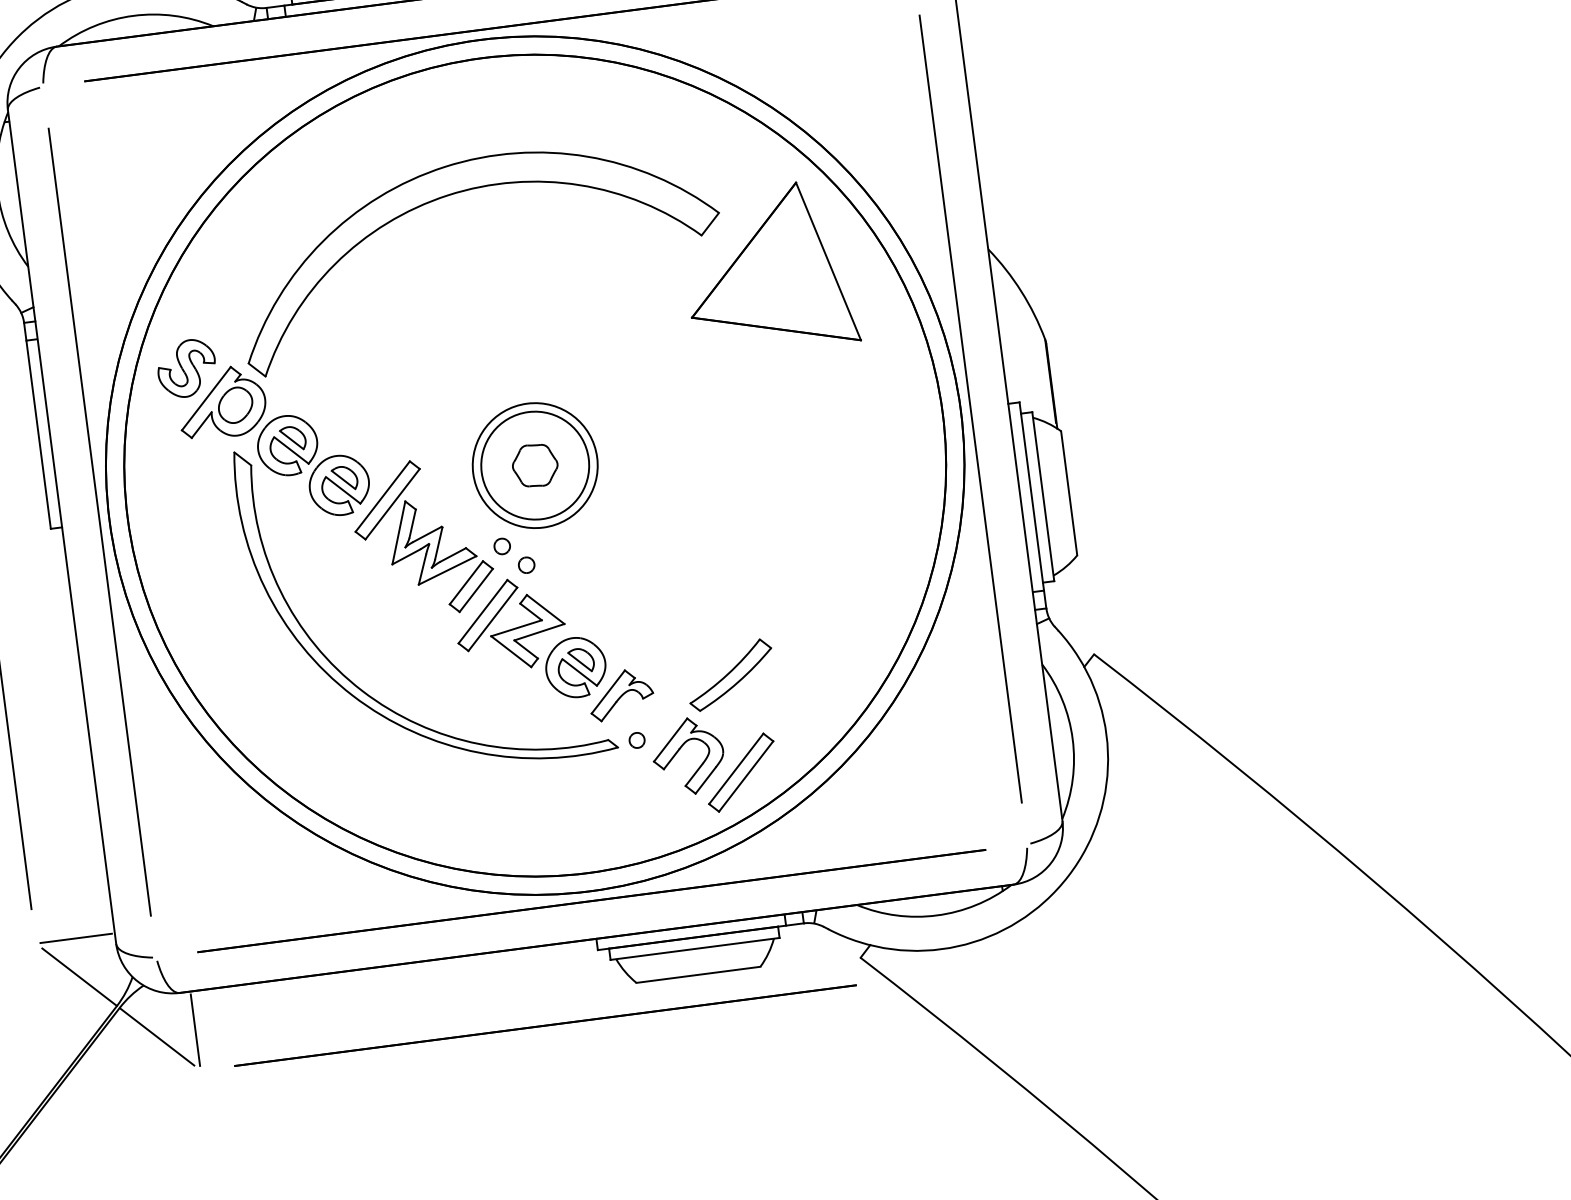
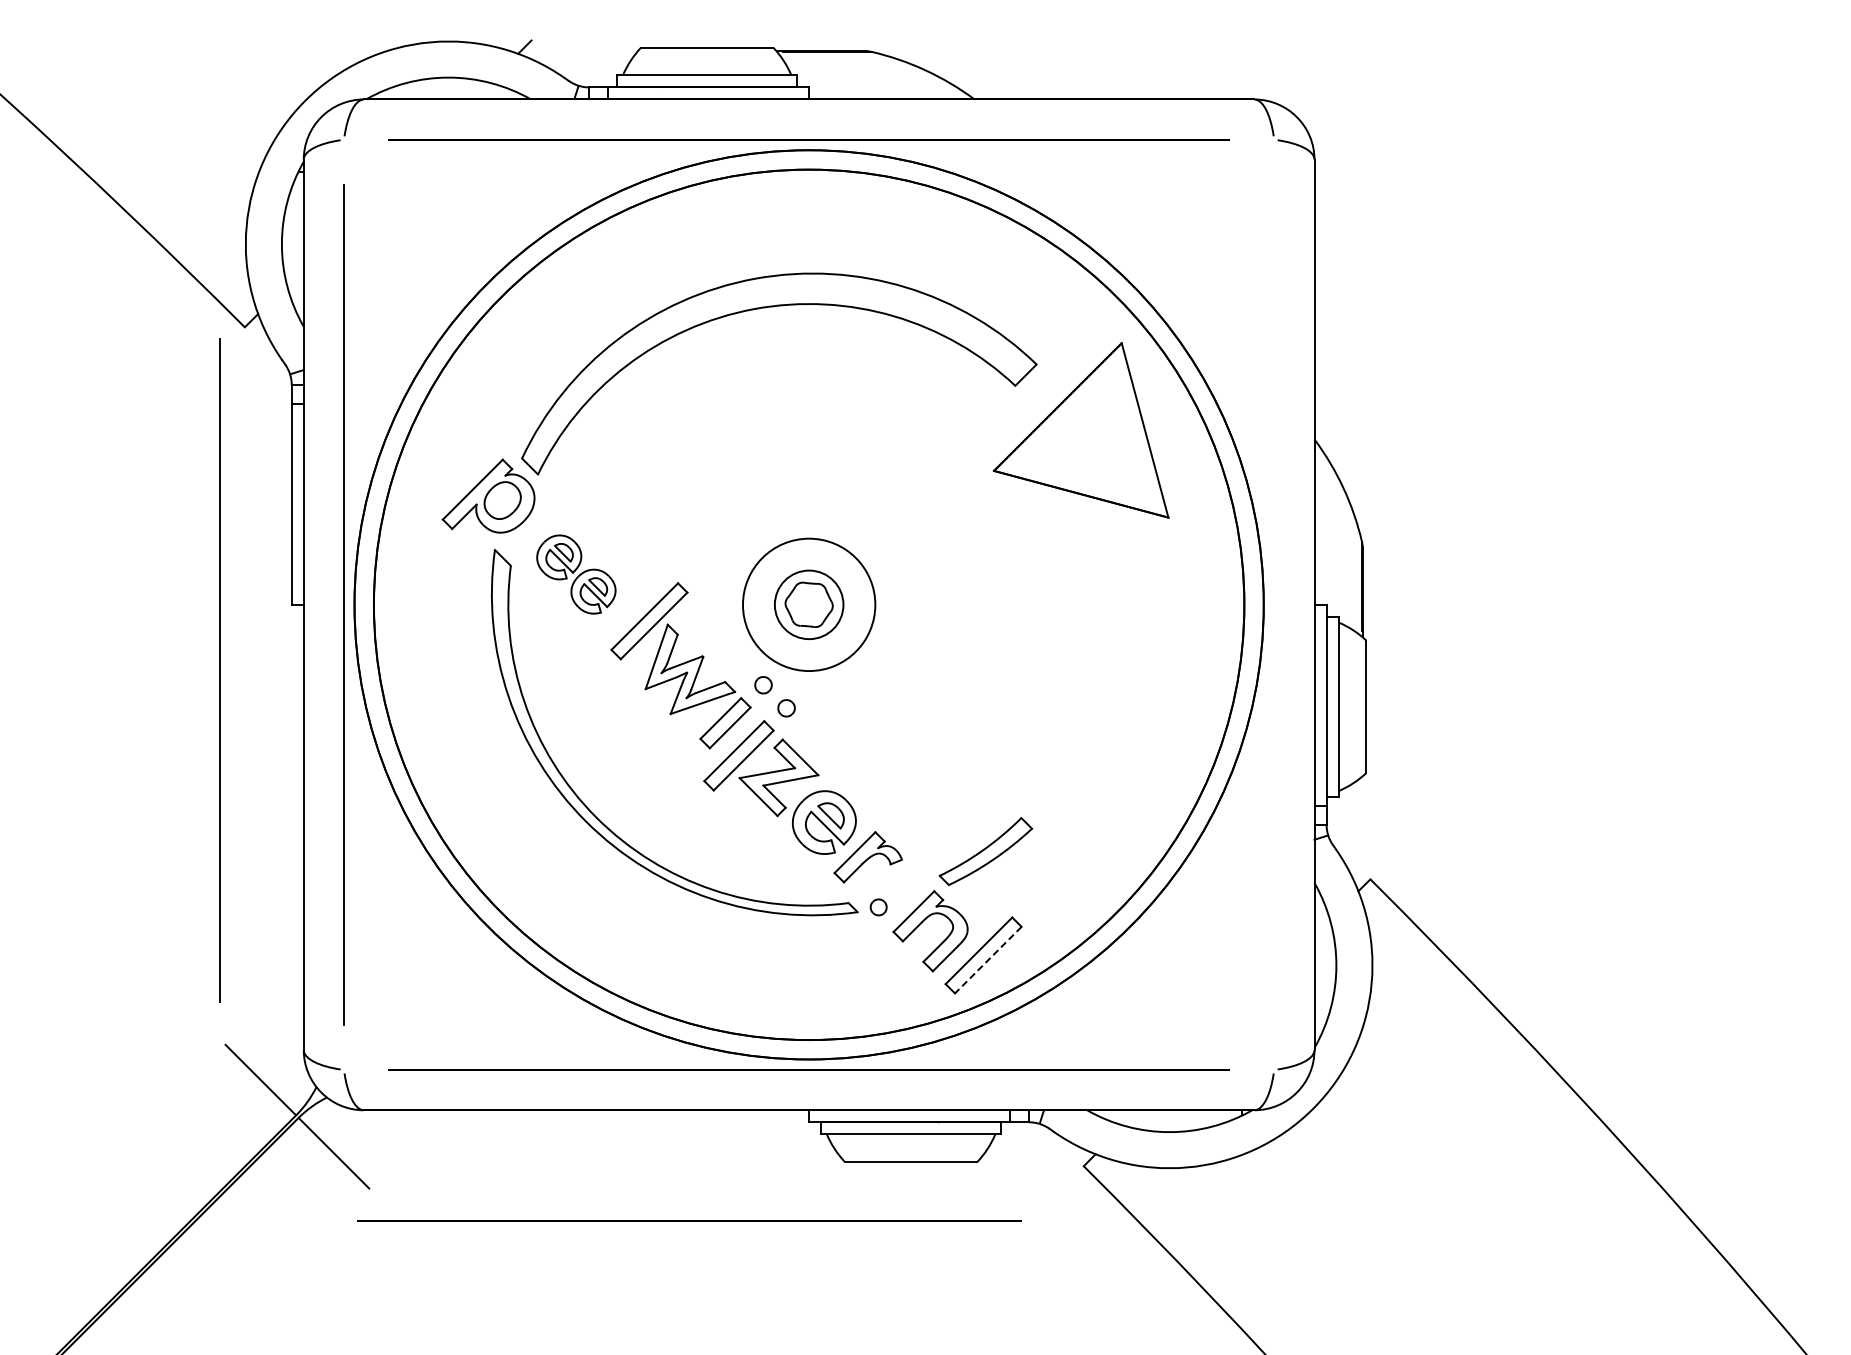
part: (186, 368) -> (456, 455), removed
line: (970, 408) -> (1274, 604), removed
part: (313, 465) -> (576, 574), size x0.7
circle: (535, 465) -> (809, 604), size x0.6
line: (745, 776) -> (987, 960), solid -> dashed
line: (76, 938) -> (262, 1038), removed
line: (545, 1024) -> (689, 1220), moved
line: (195, 1030) -> (375, 1151), removed

